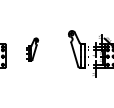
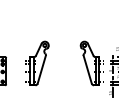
part: (32, 49) -> (37, 63), size x1.67

